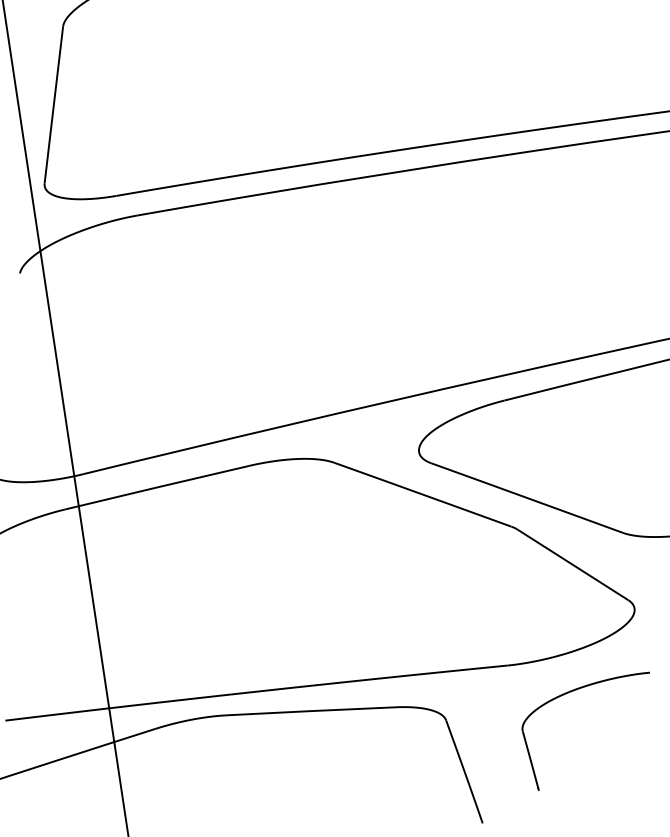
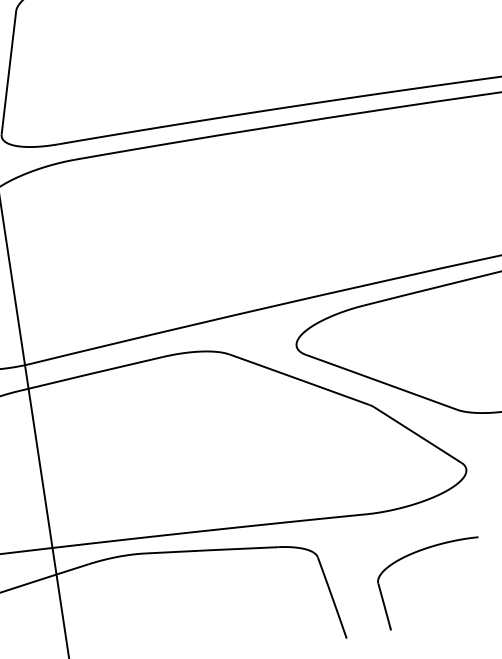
part: (571, 692) -> (416, 552), moved

